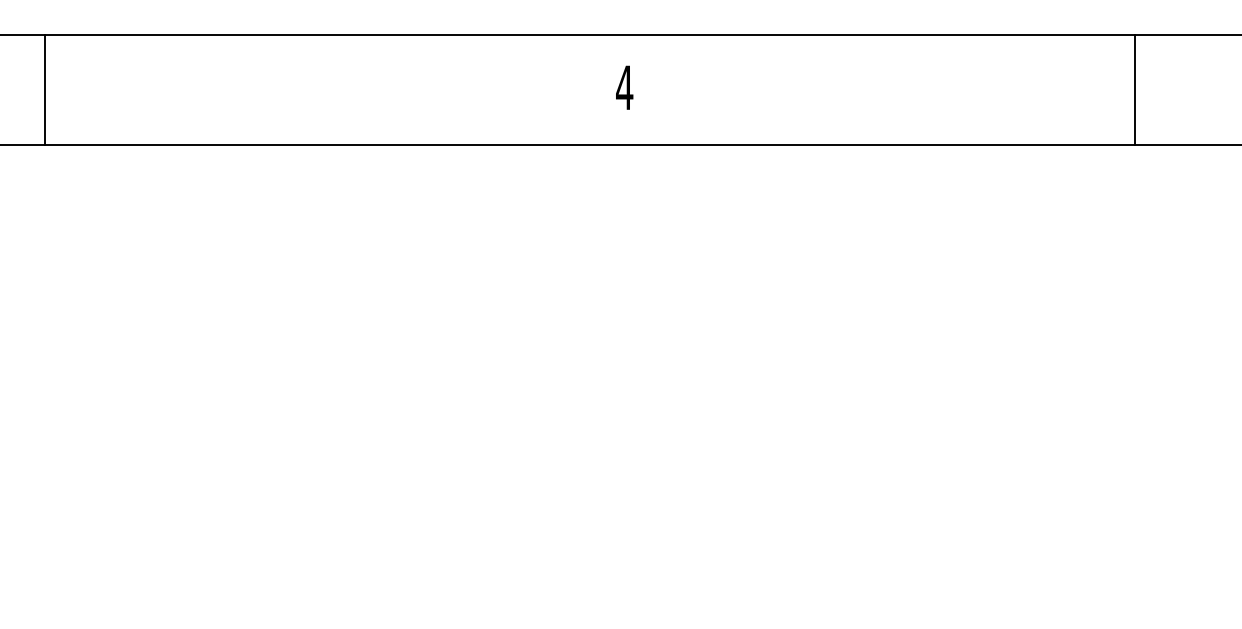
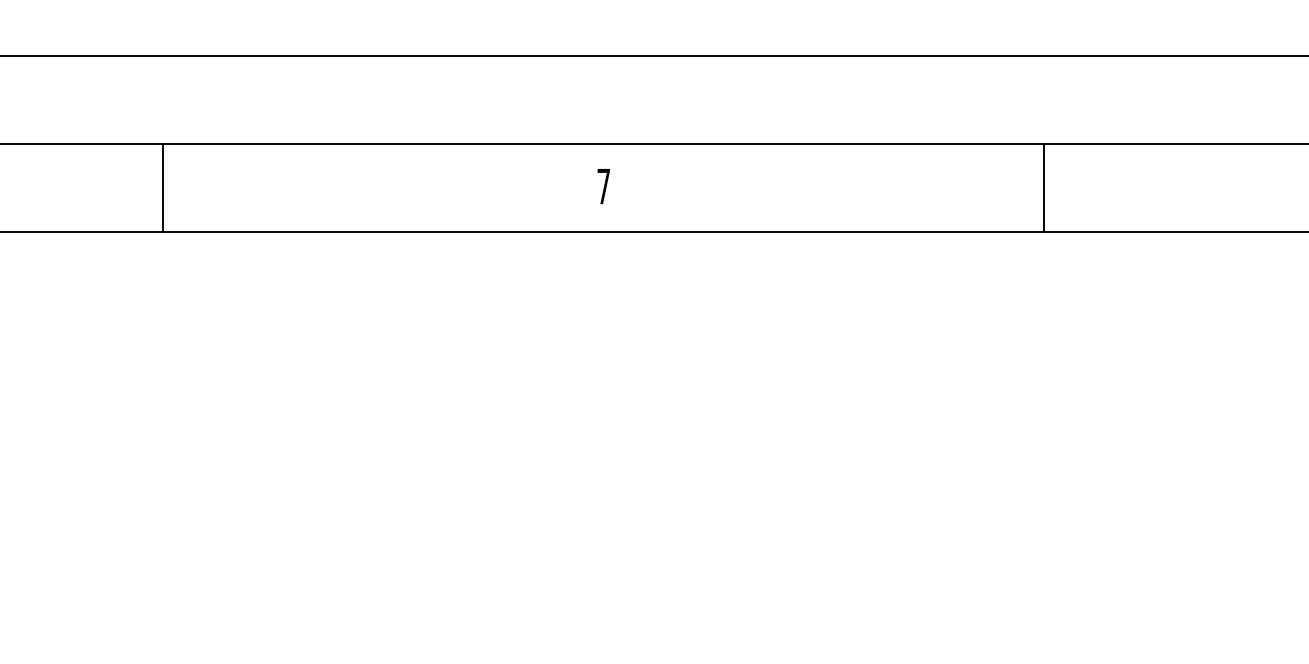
text: (624, 87) -> (603, 186), 4 -> 7
line: (45, 90) -> (163, 188), moved
line: (1134, 90) -> (1043, 188), moved

